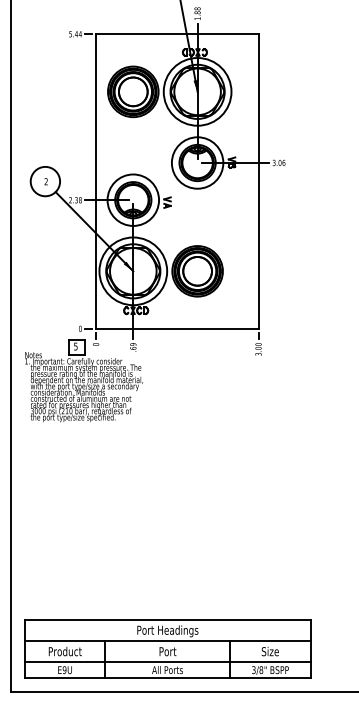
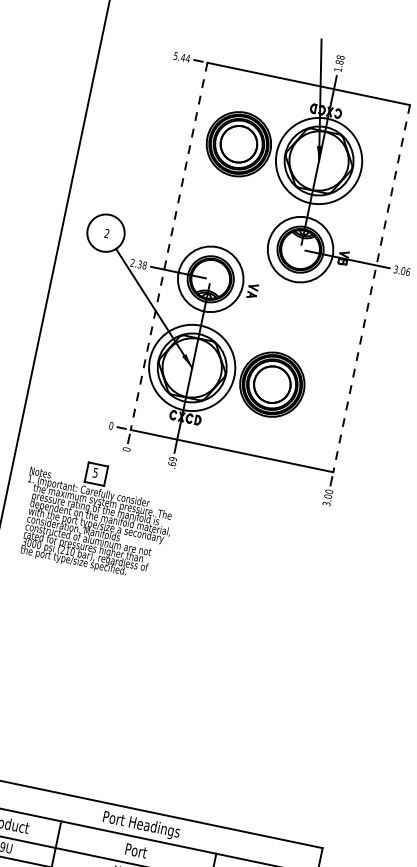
line: (96, 182) -> (169, 247), solid -> dashed
line: (258, 182) -> (371, 289), solid -> dashed
part: (83, 380) -> (96, 517), moved

